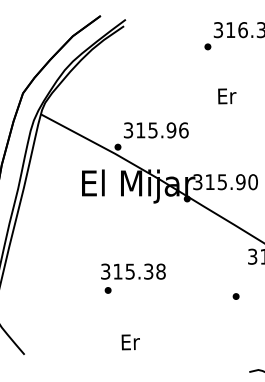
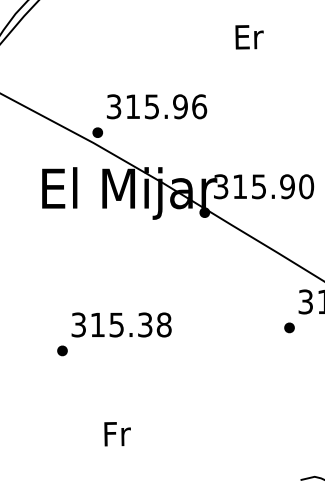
text: (227, 96) -> (249, 37), moved
part: (107, 290) -> (61, 350), moved
part: (235, 296) -> (288, 327), moved
text: (130, 342) -> (117, 434), Er -> Fr

